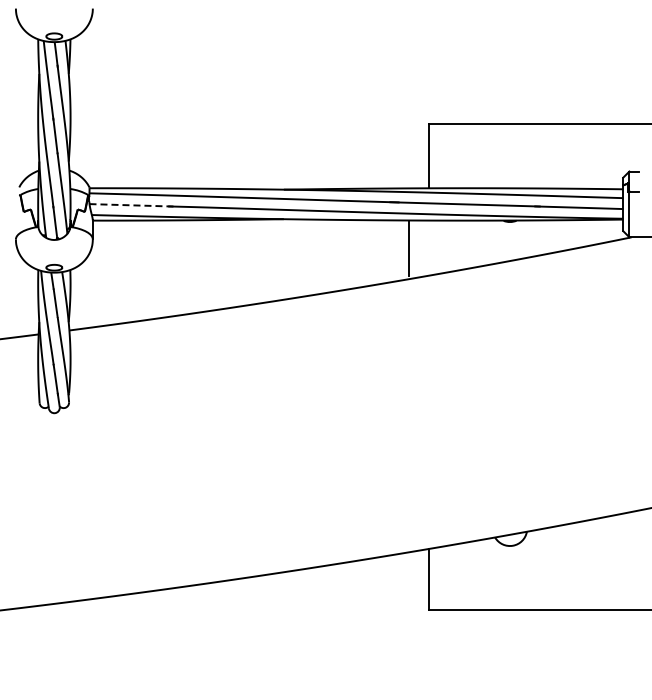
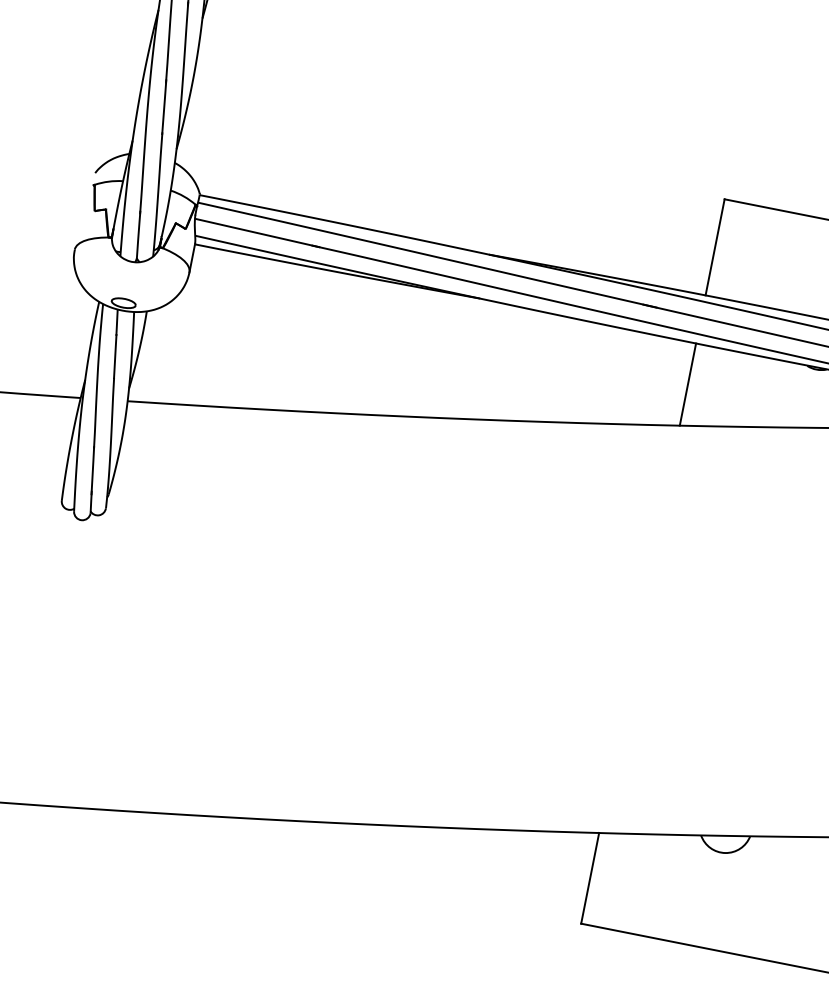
line: (131, 205) -> (257, 233), dashed -> solid
line: (408, 247) -> (687, 383), moved

